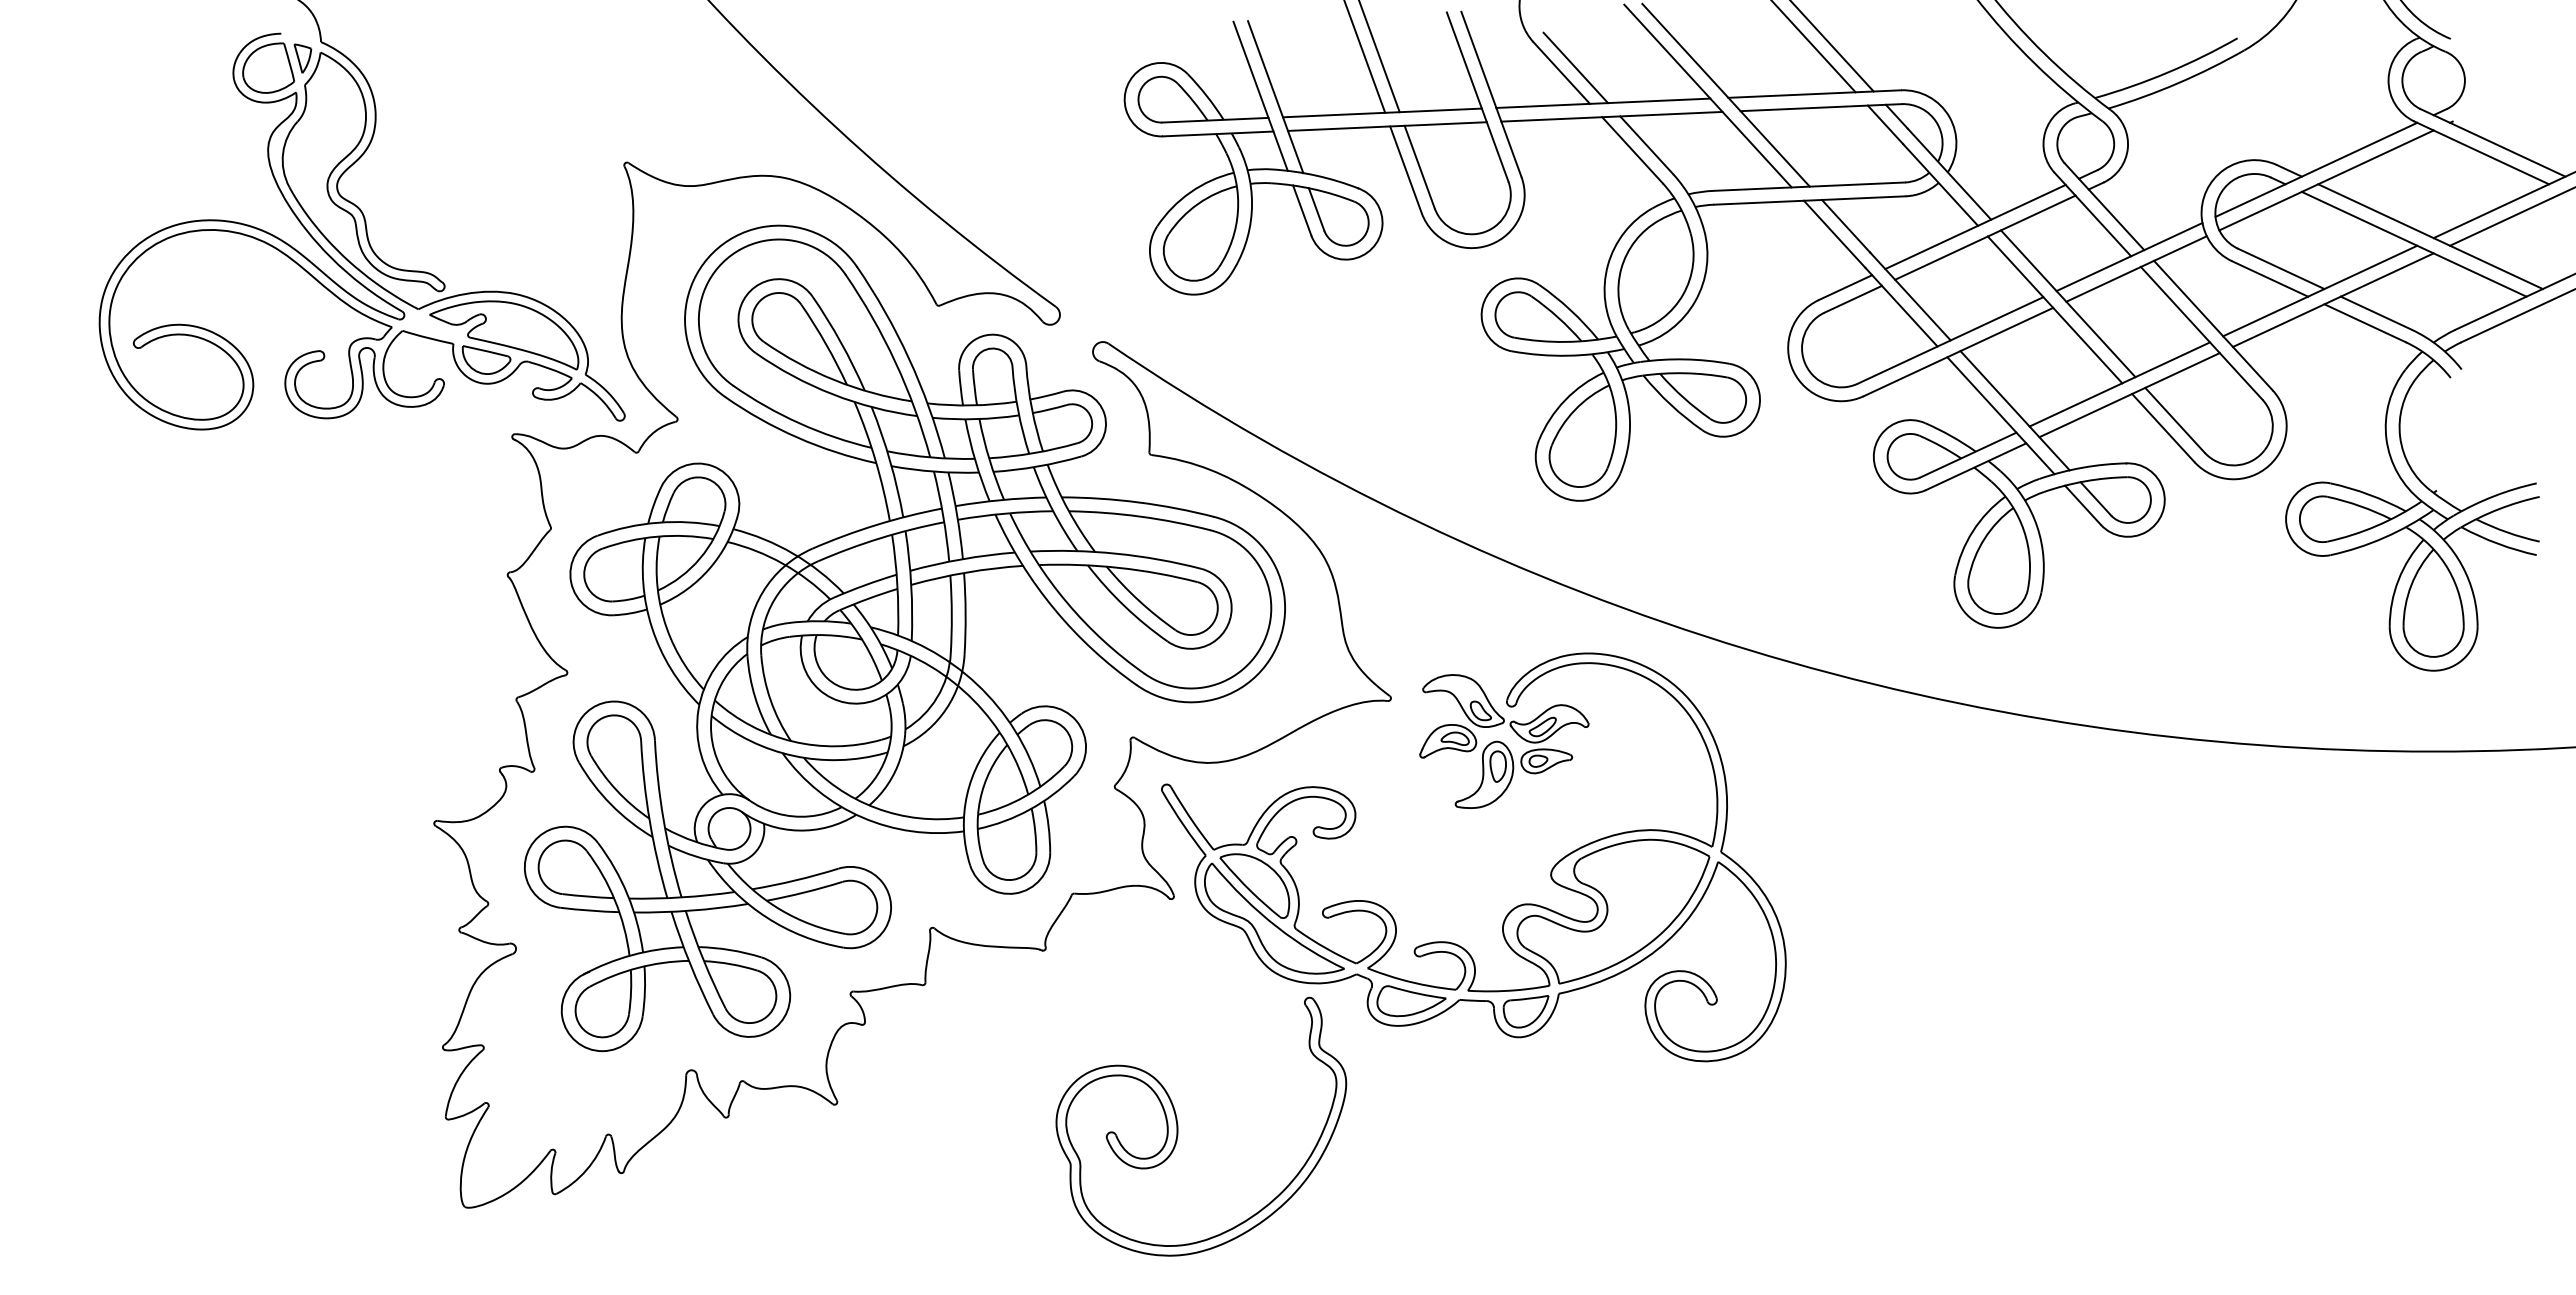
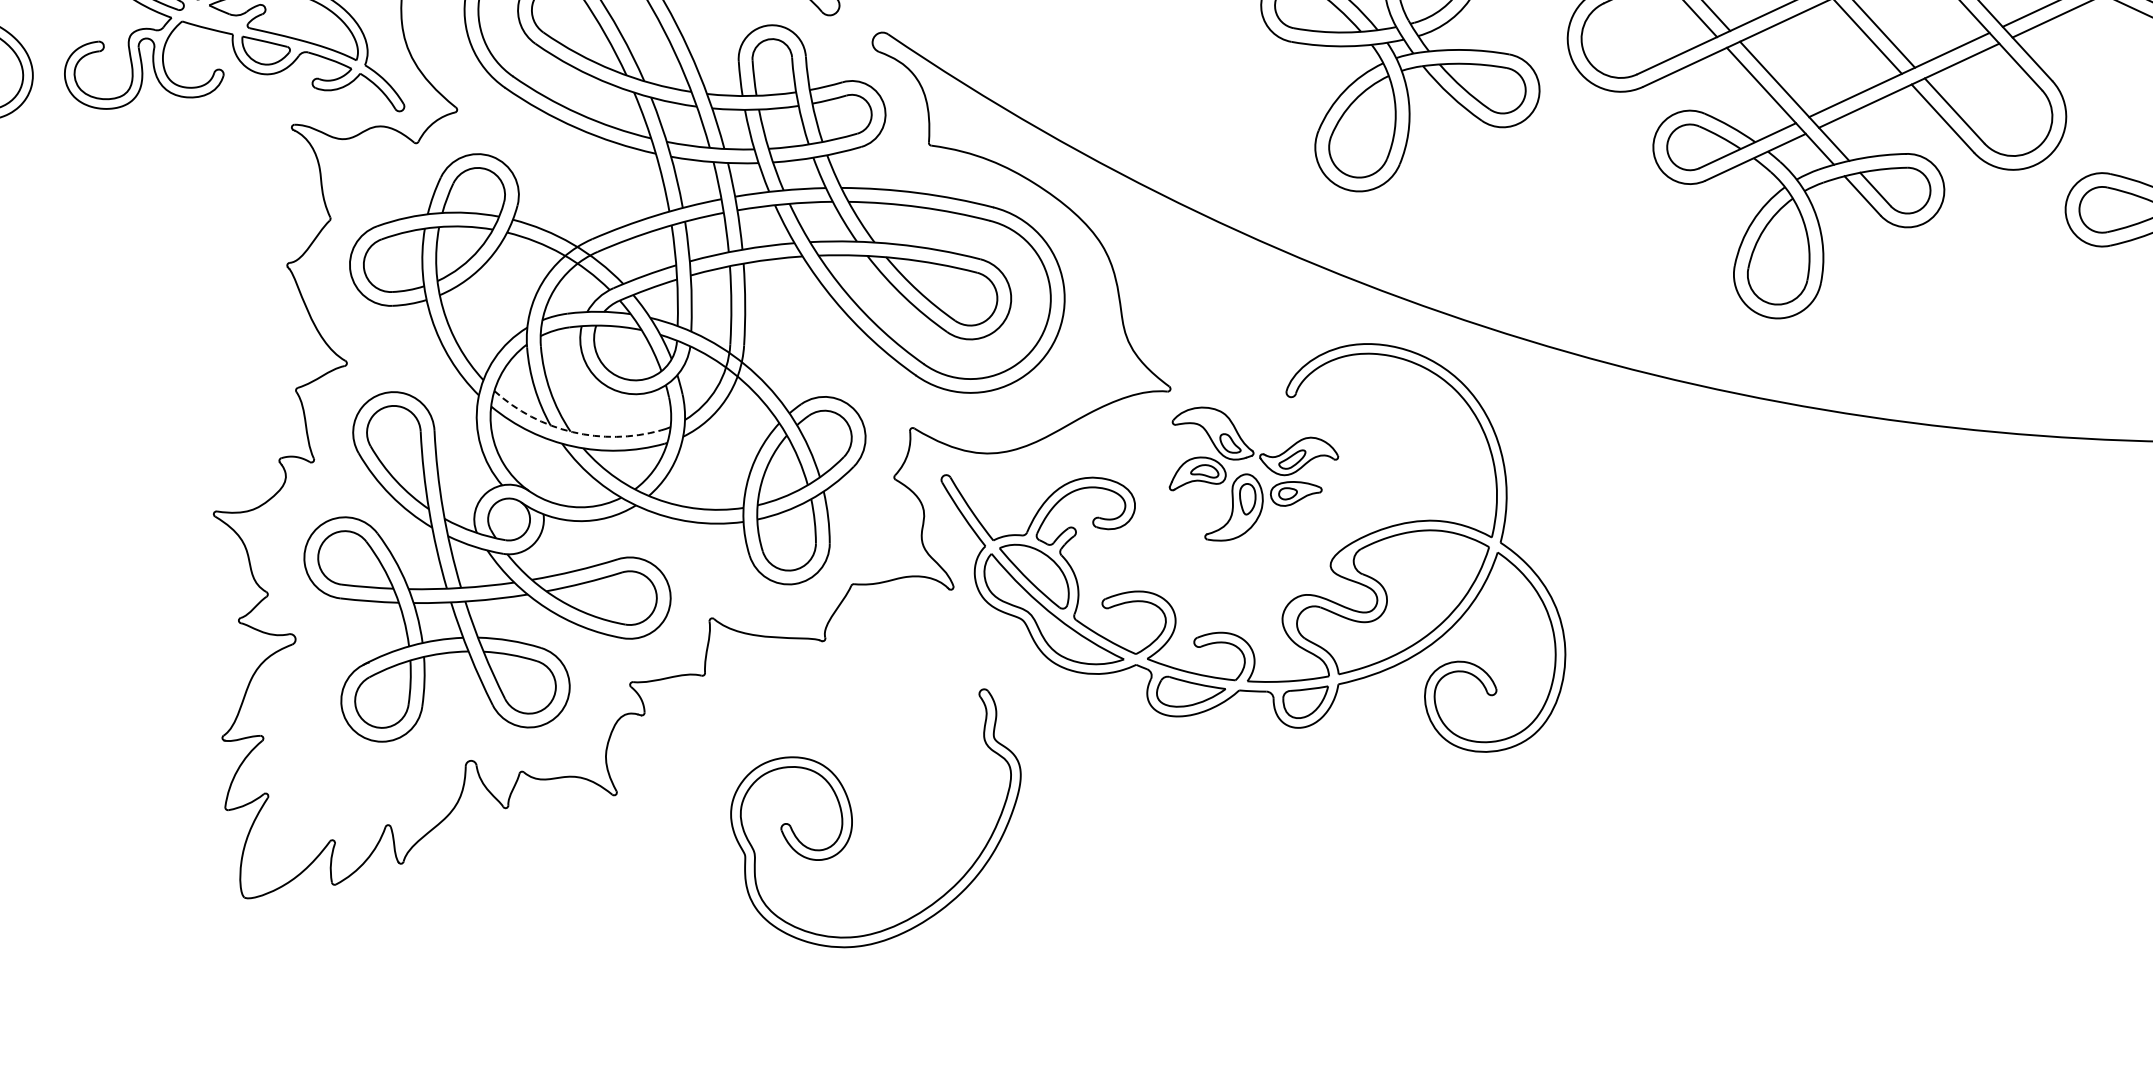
arc: (793, 741) -> (573, 432), solid -> dashed
part: (1504, 741) -> (1254, 474), moved
part: (1178, 1126) -> (853, 818), moved

